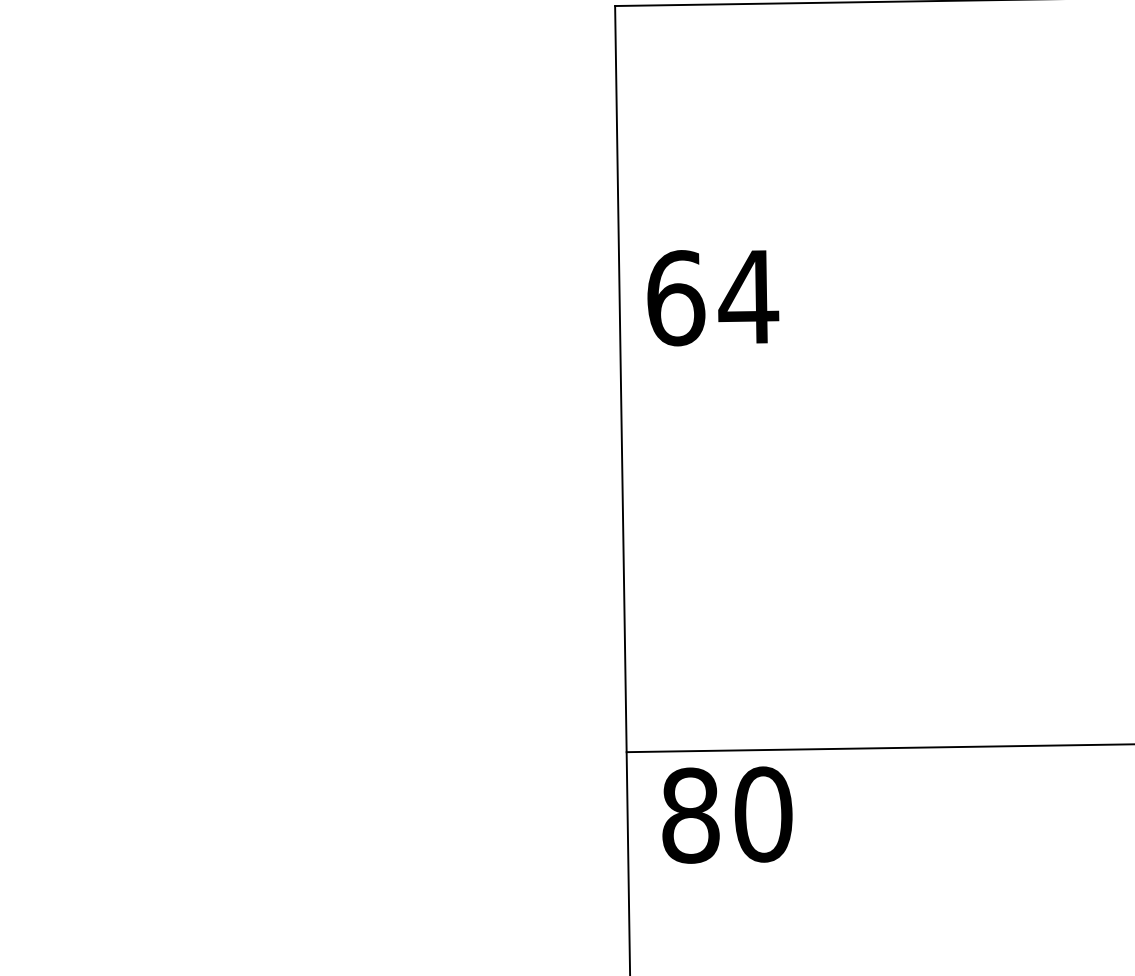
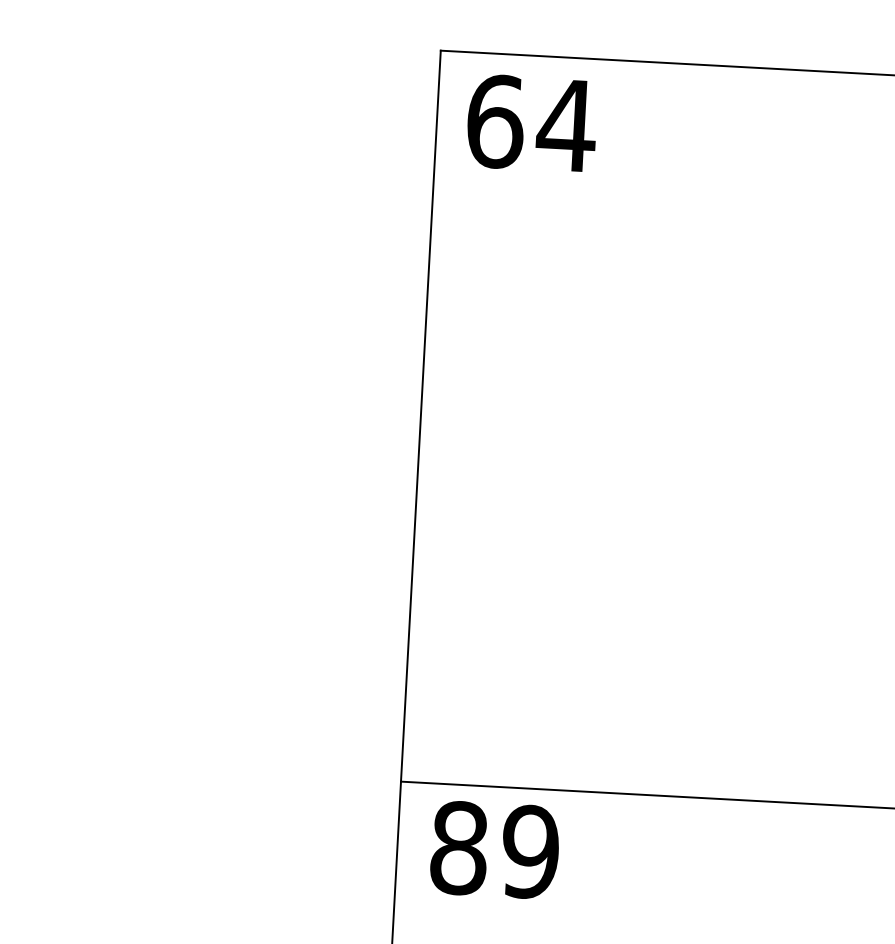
text: (713, 298) -> (532, 124), moved
text: (763, 814) -> (530, 852), 80 -> 89

